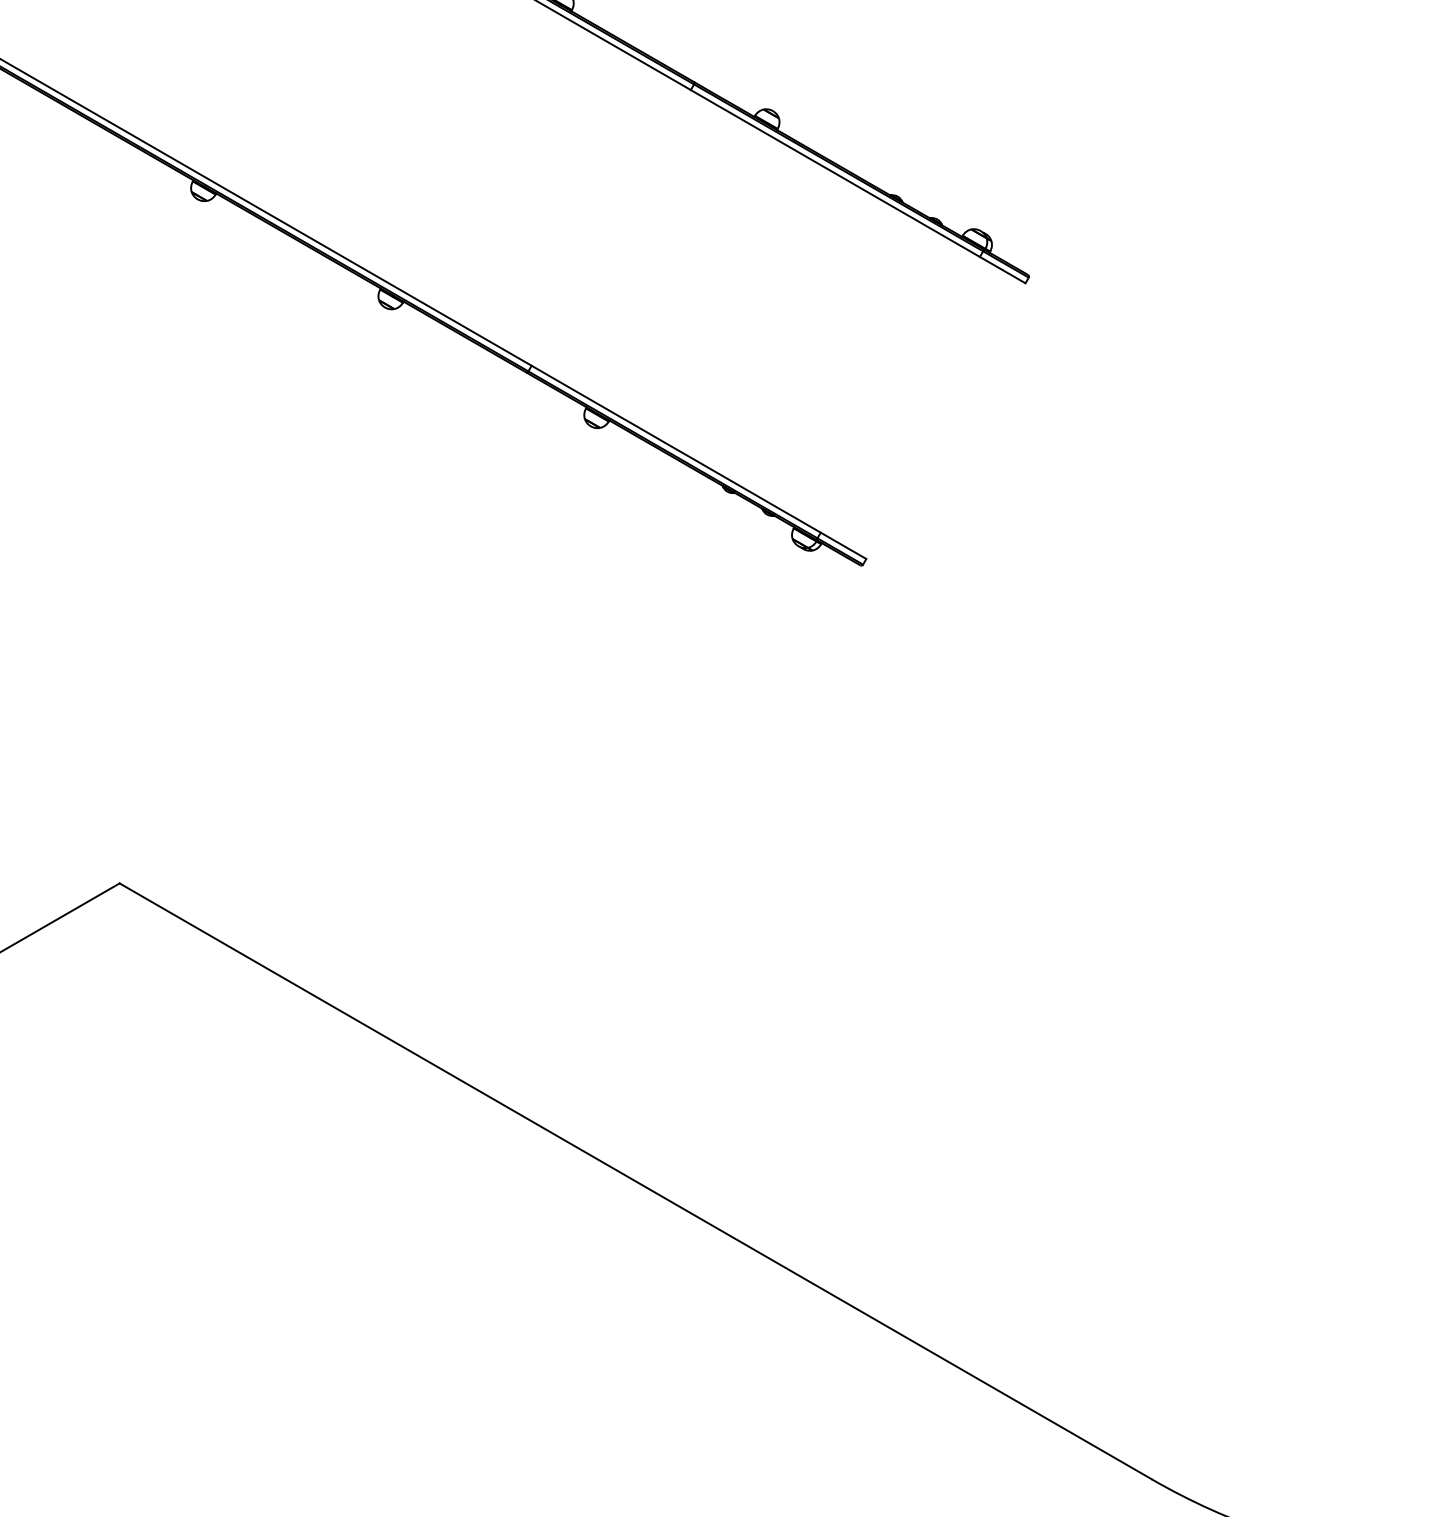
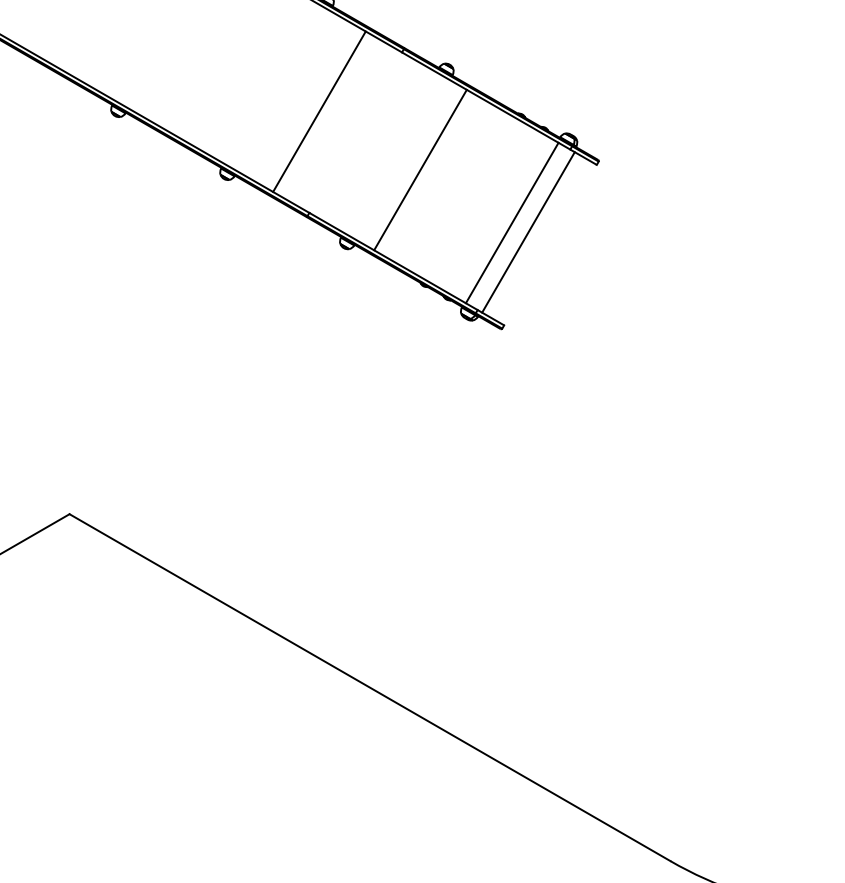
line: (549, 191) -> (319, 111), added
line: (722, 291) -> (420, 169), added
line: (878, 382) -> (511, 222), added
line: (908, 399) -> (528, 232), added

